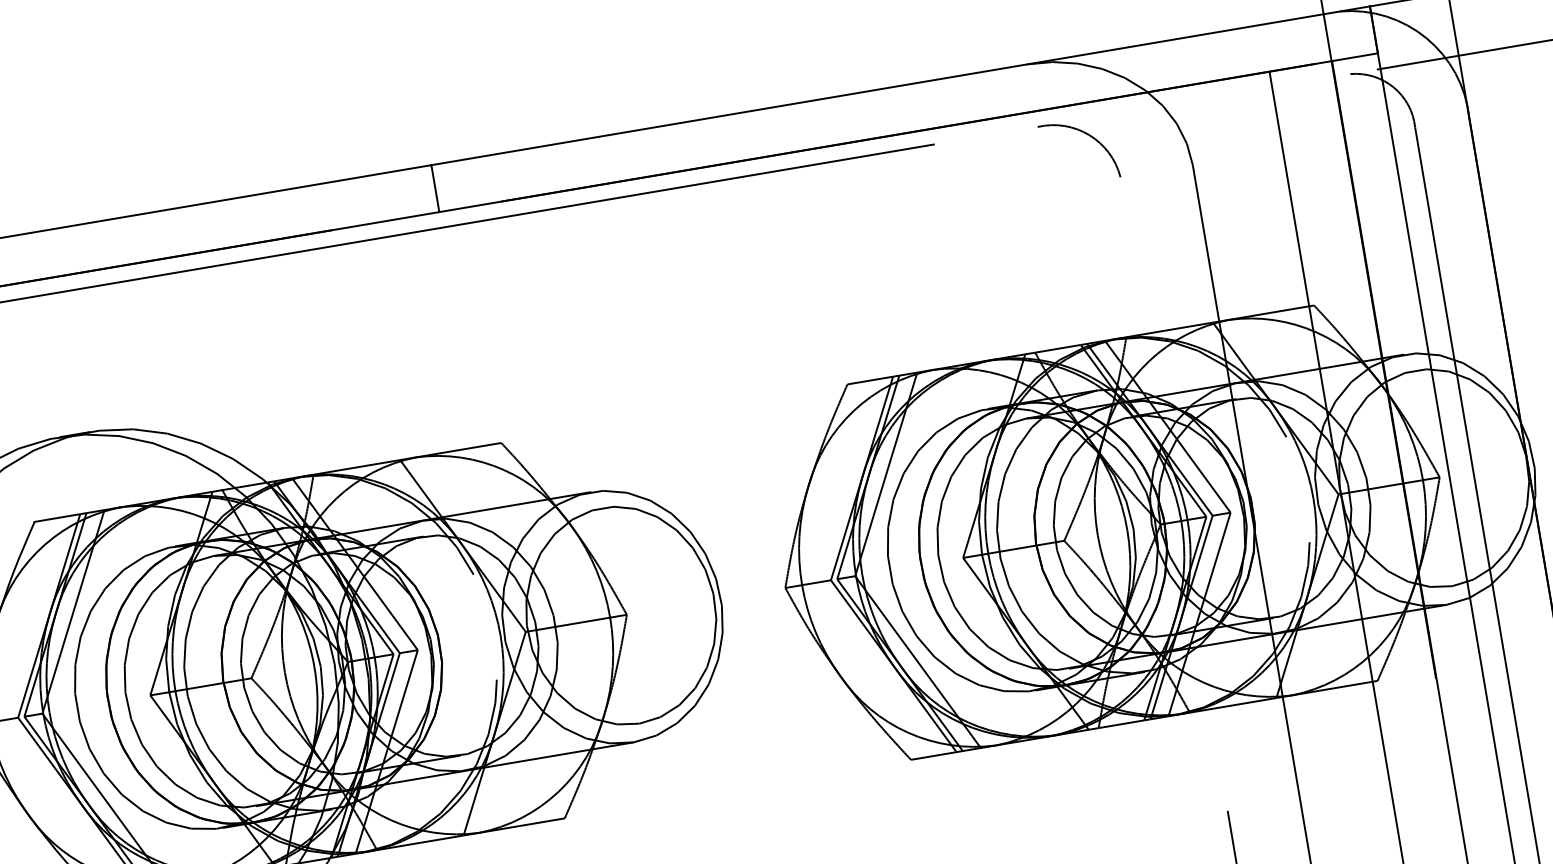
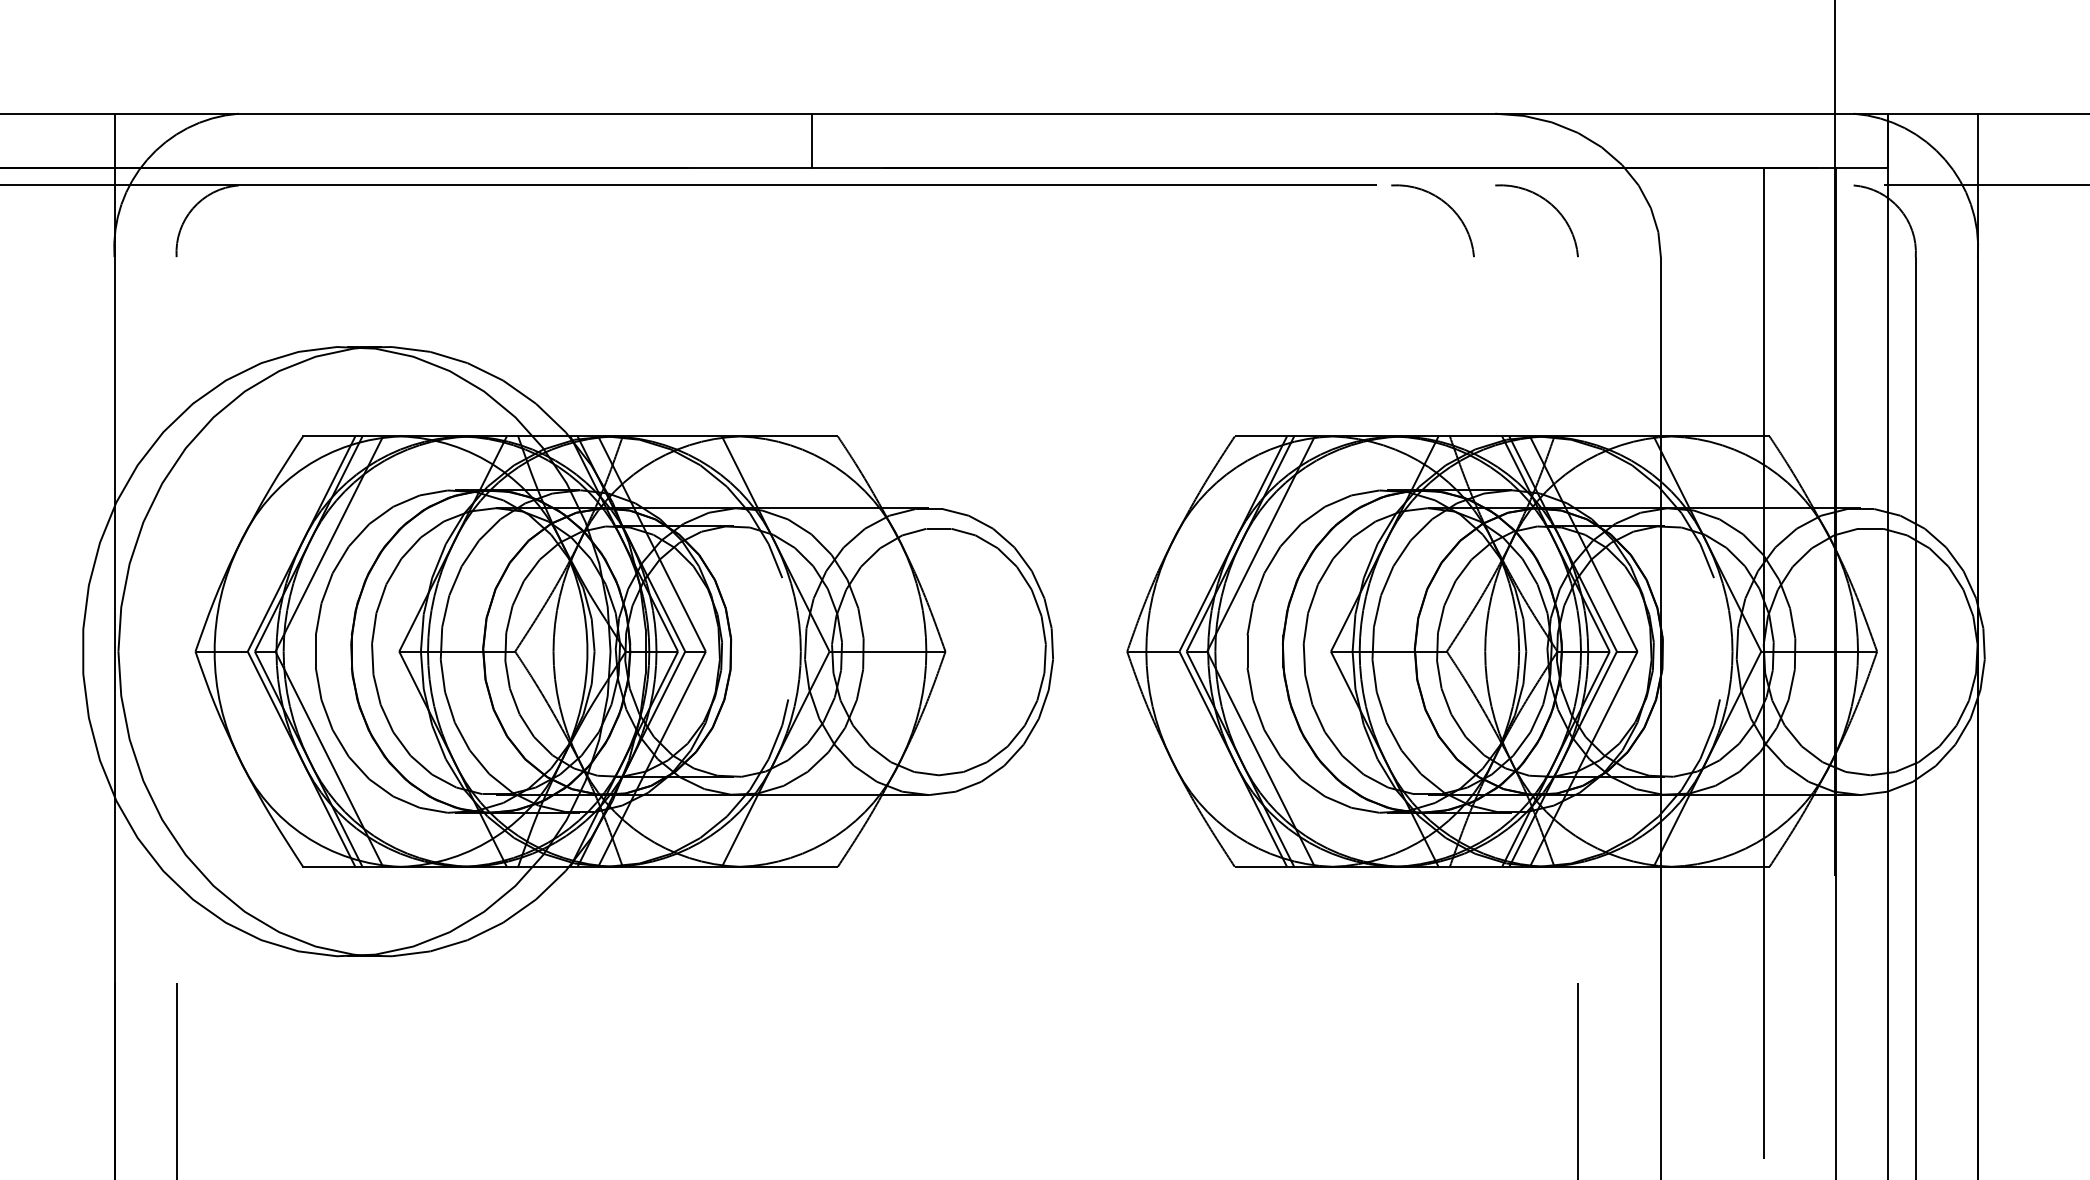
arc: (997, 150) -> (1445, 204), added

